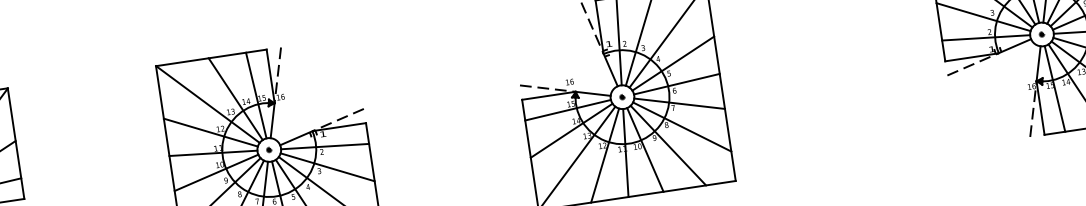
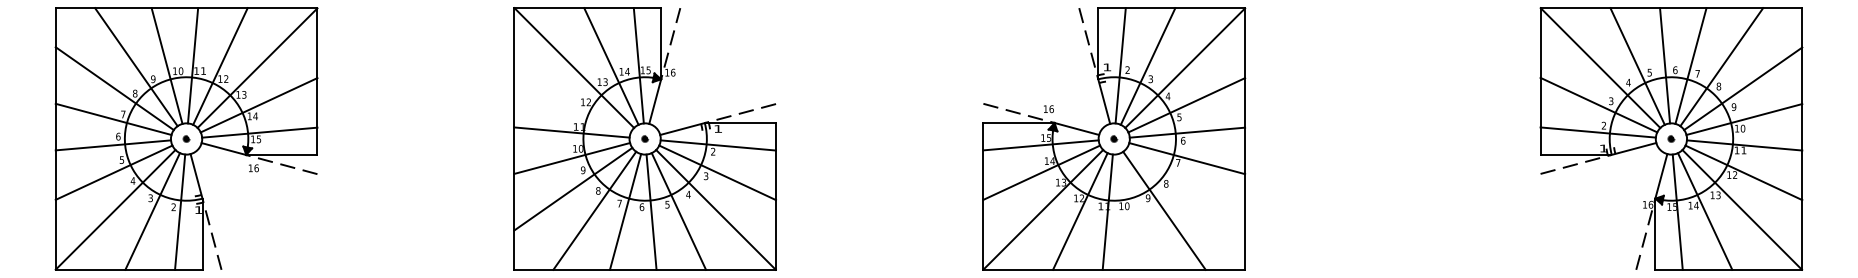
line: (681, 126) -> (1185, 188), removed
line: (210, 132) -> (572, 104), removed
line: (645, 149) -> (1133, 211), removed

